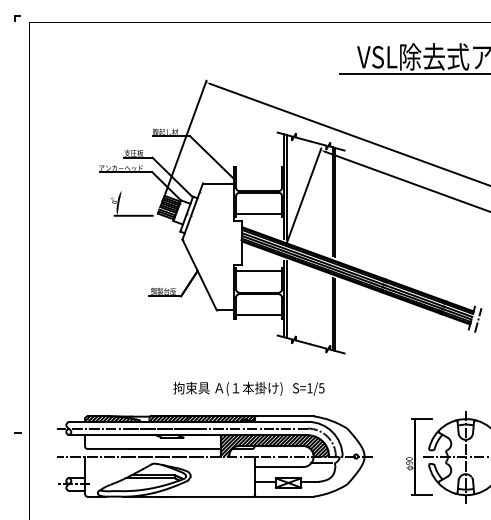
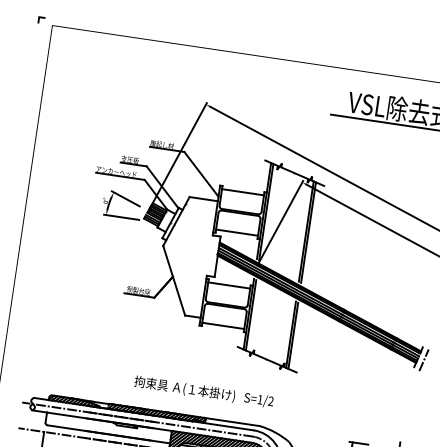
line: (258, 169) -> (242, 191), added
line: (135, 195) -> (126, 198), added
text: (321, 388) -> (270, 401), S=1/5 -> S=1/2

